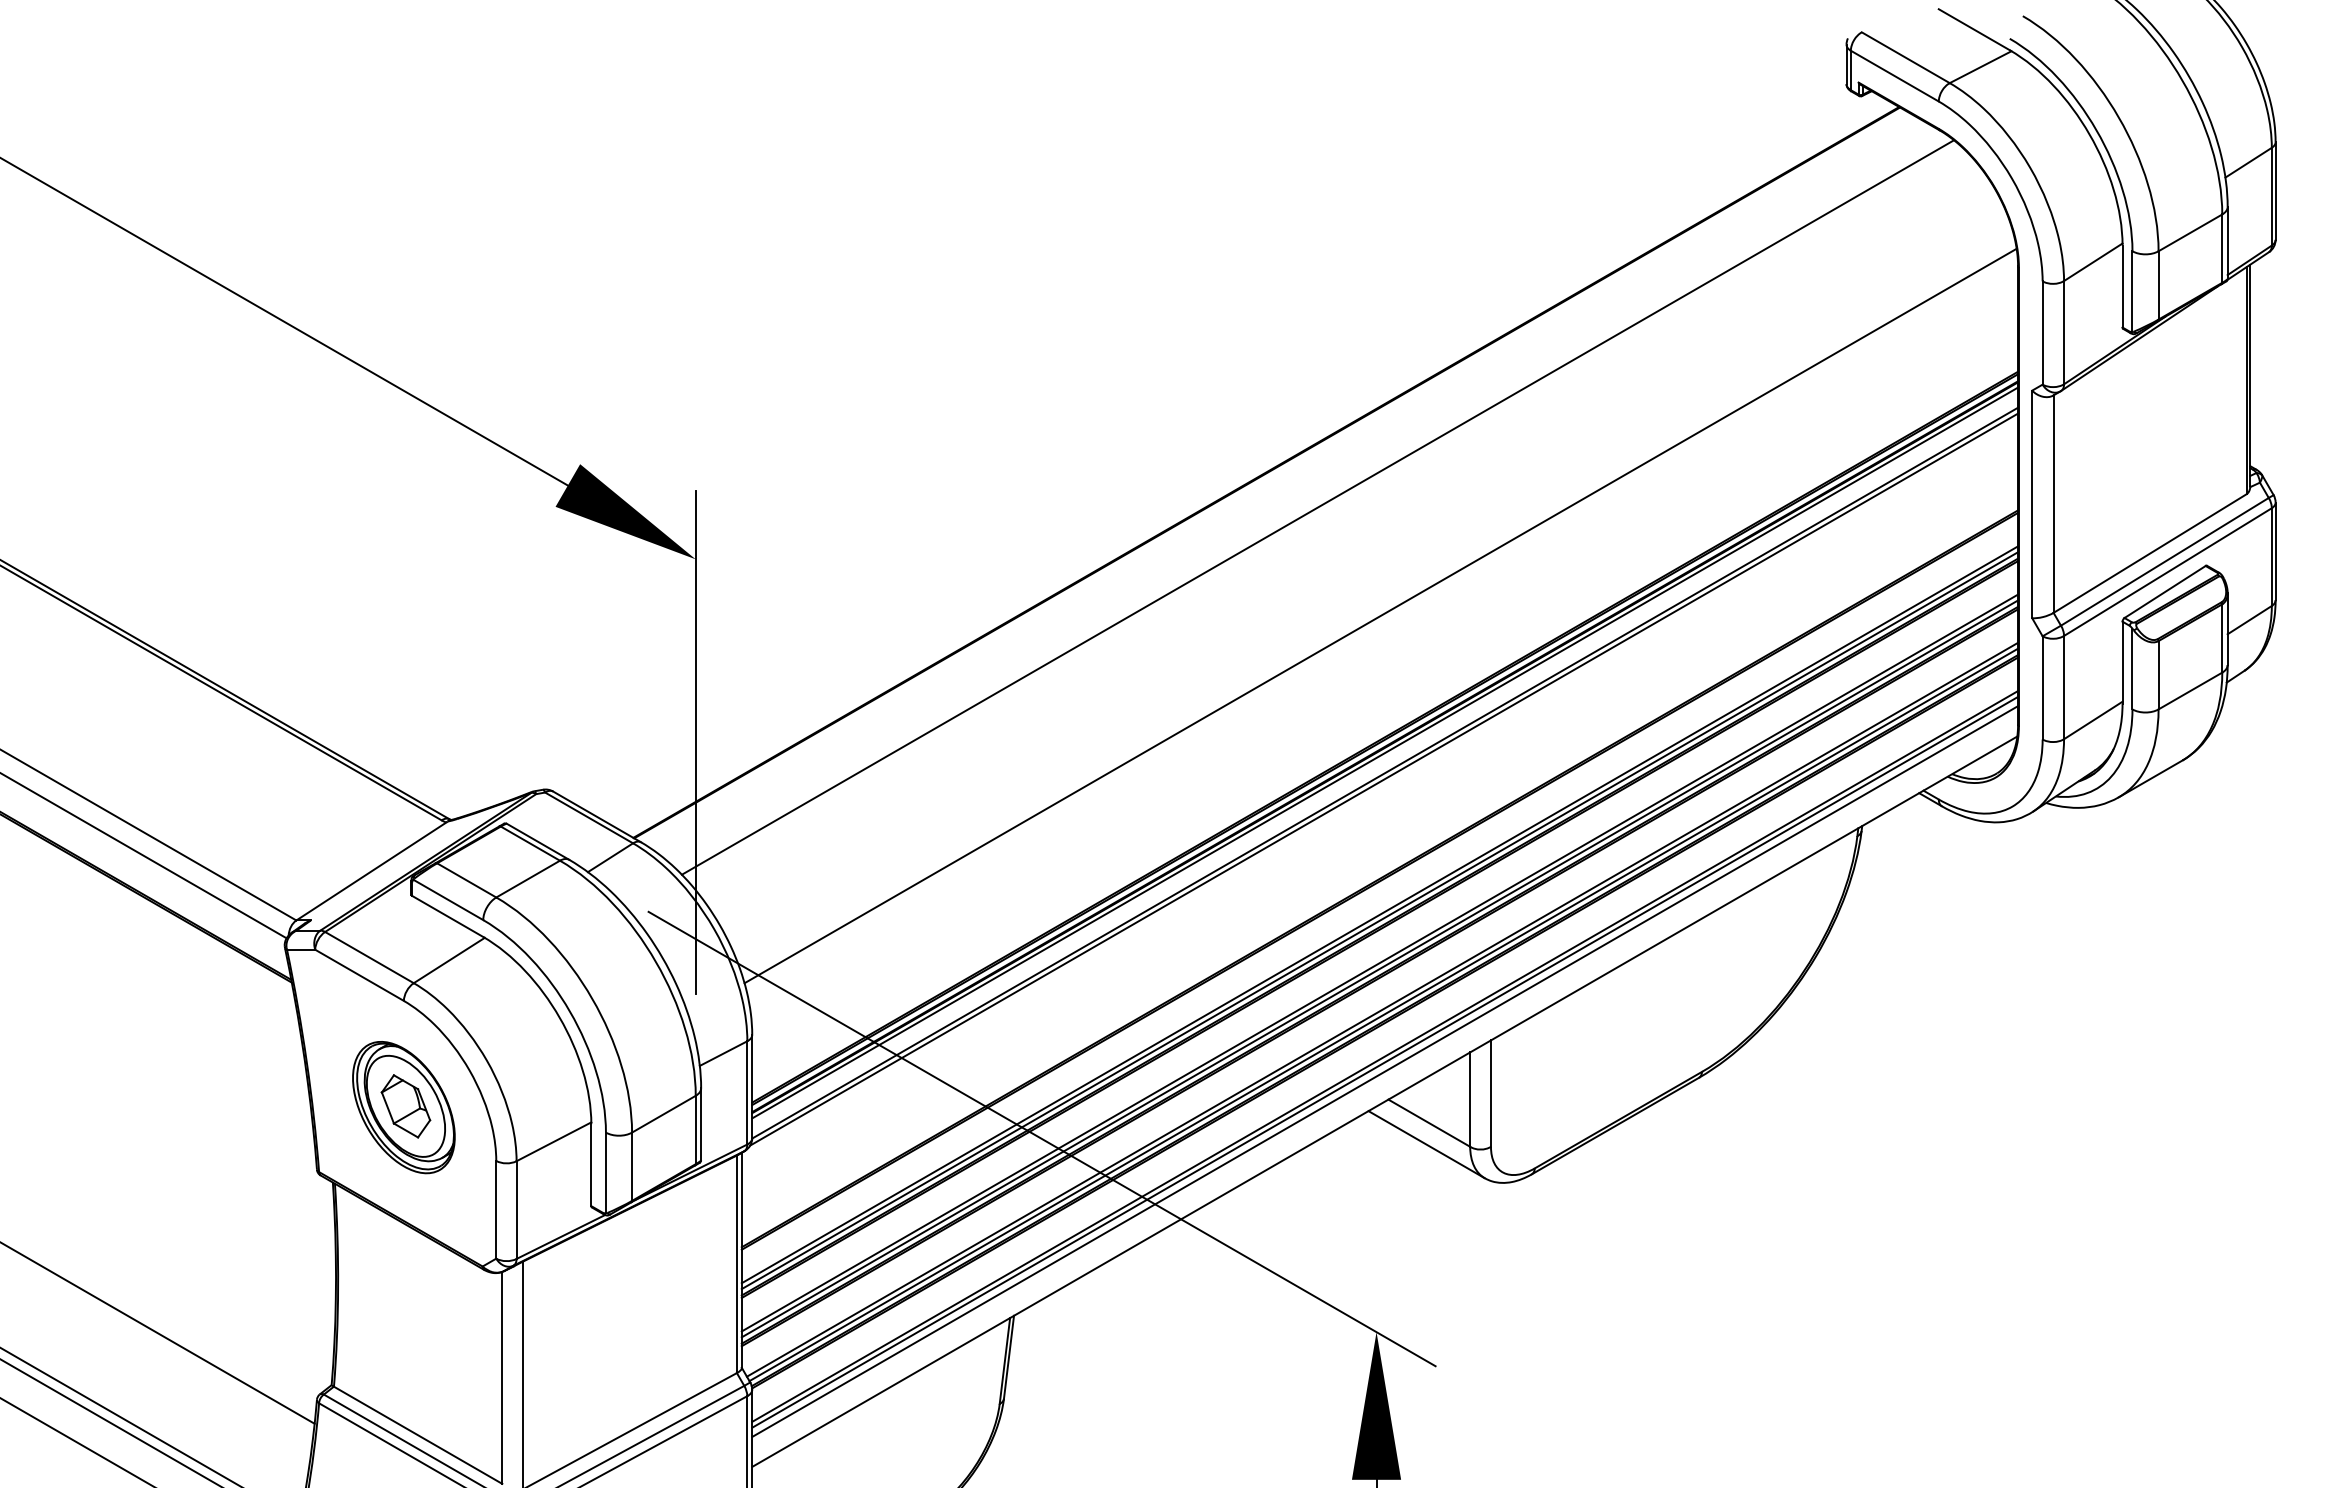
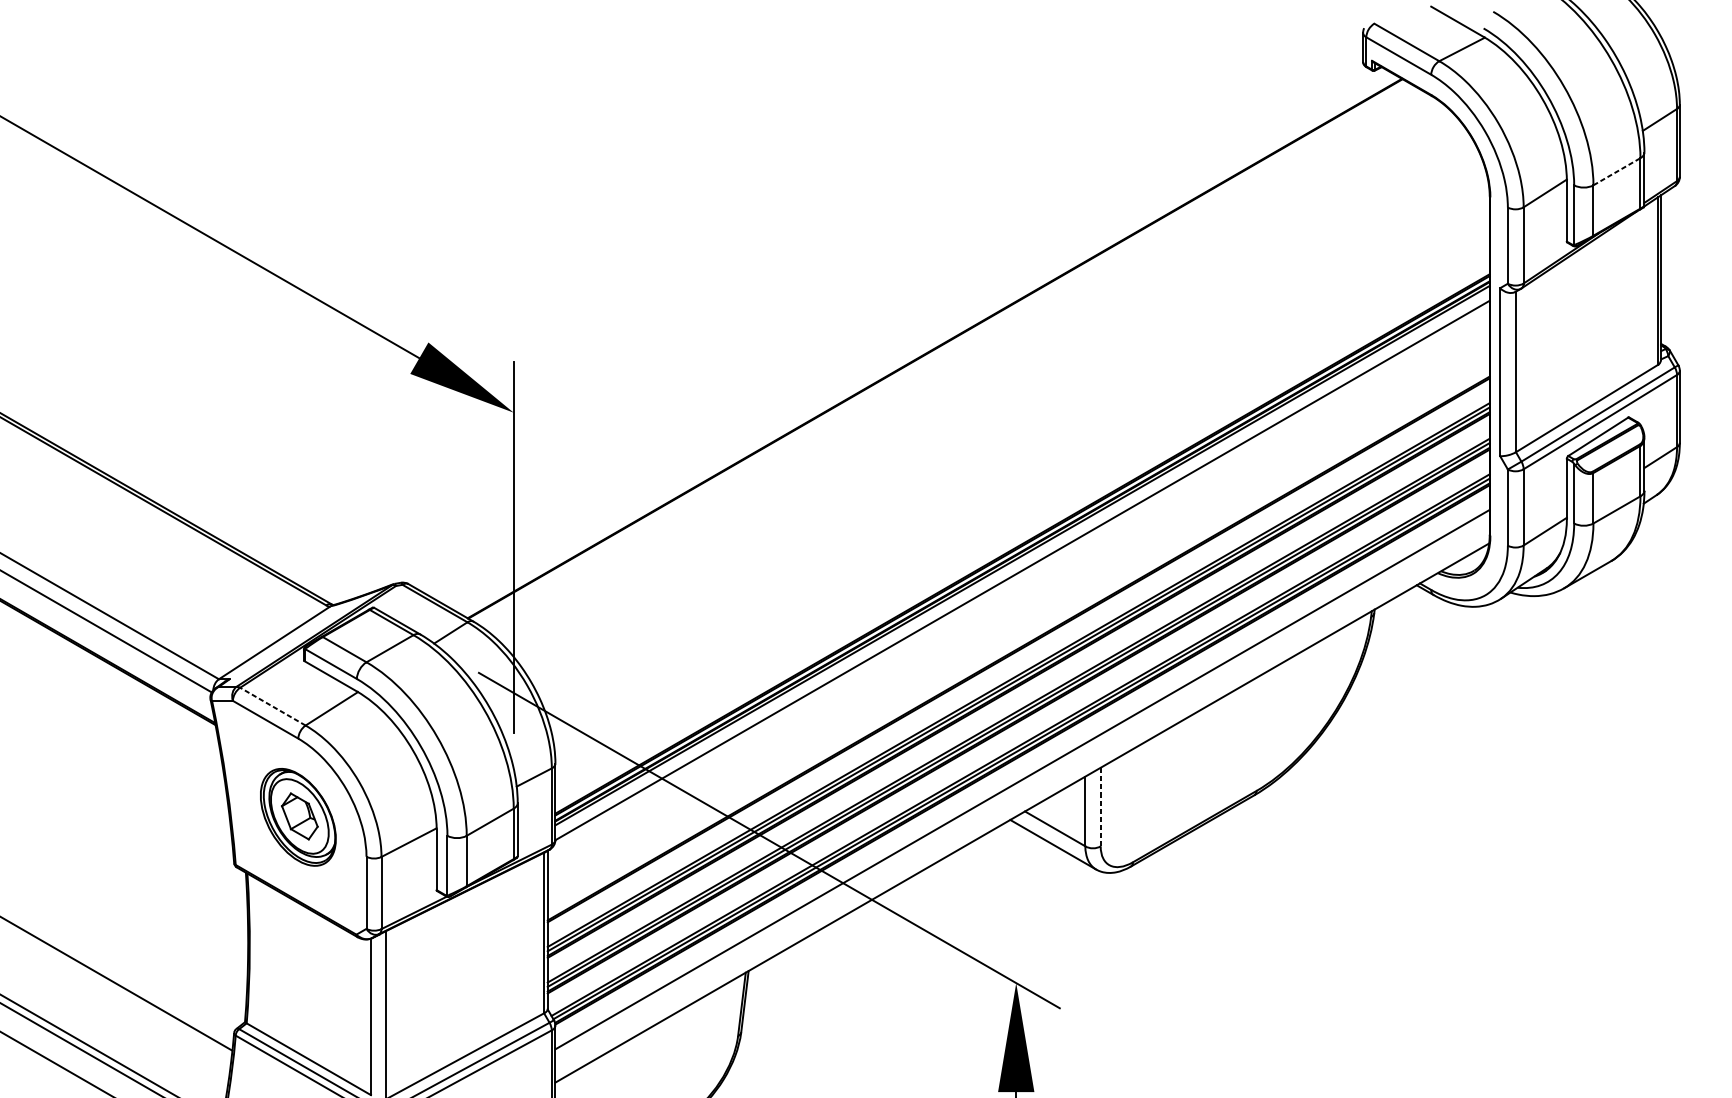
line: (2190, 232) -> (1617, 171), solid -> dashed
line: (1317, 507) -> (972, 374), removed
line: (1380, 615) -> (1019, 454), removed
line: (1384, 779) -> (1022, 575), removed
line: (369, 957) -> (272, 706), solid -> dashed
line: (1385, 1061) -> (1022, 783), removed
line: (1385, 1071) -> (1022, 790), removed
line: (1490, 1093) -> (1100, 806), solid -> dashed

